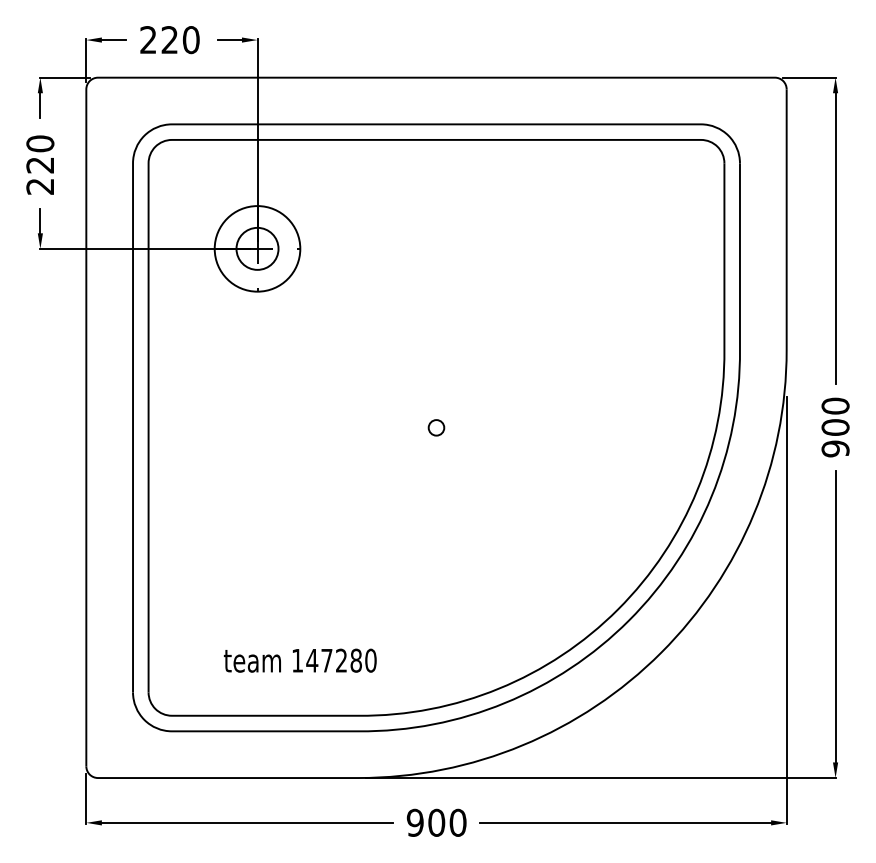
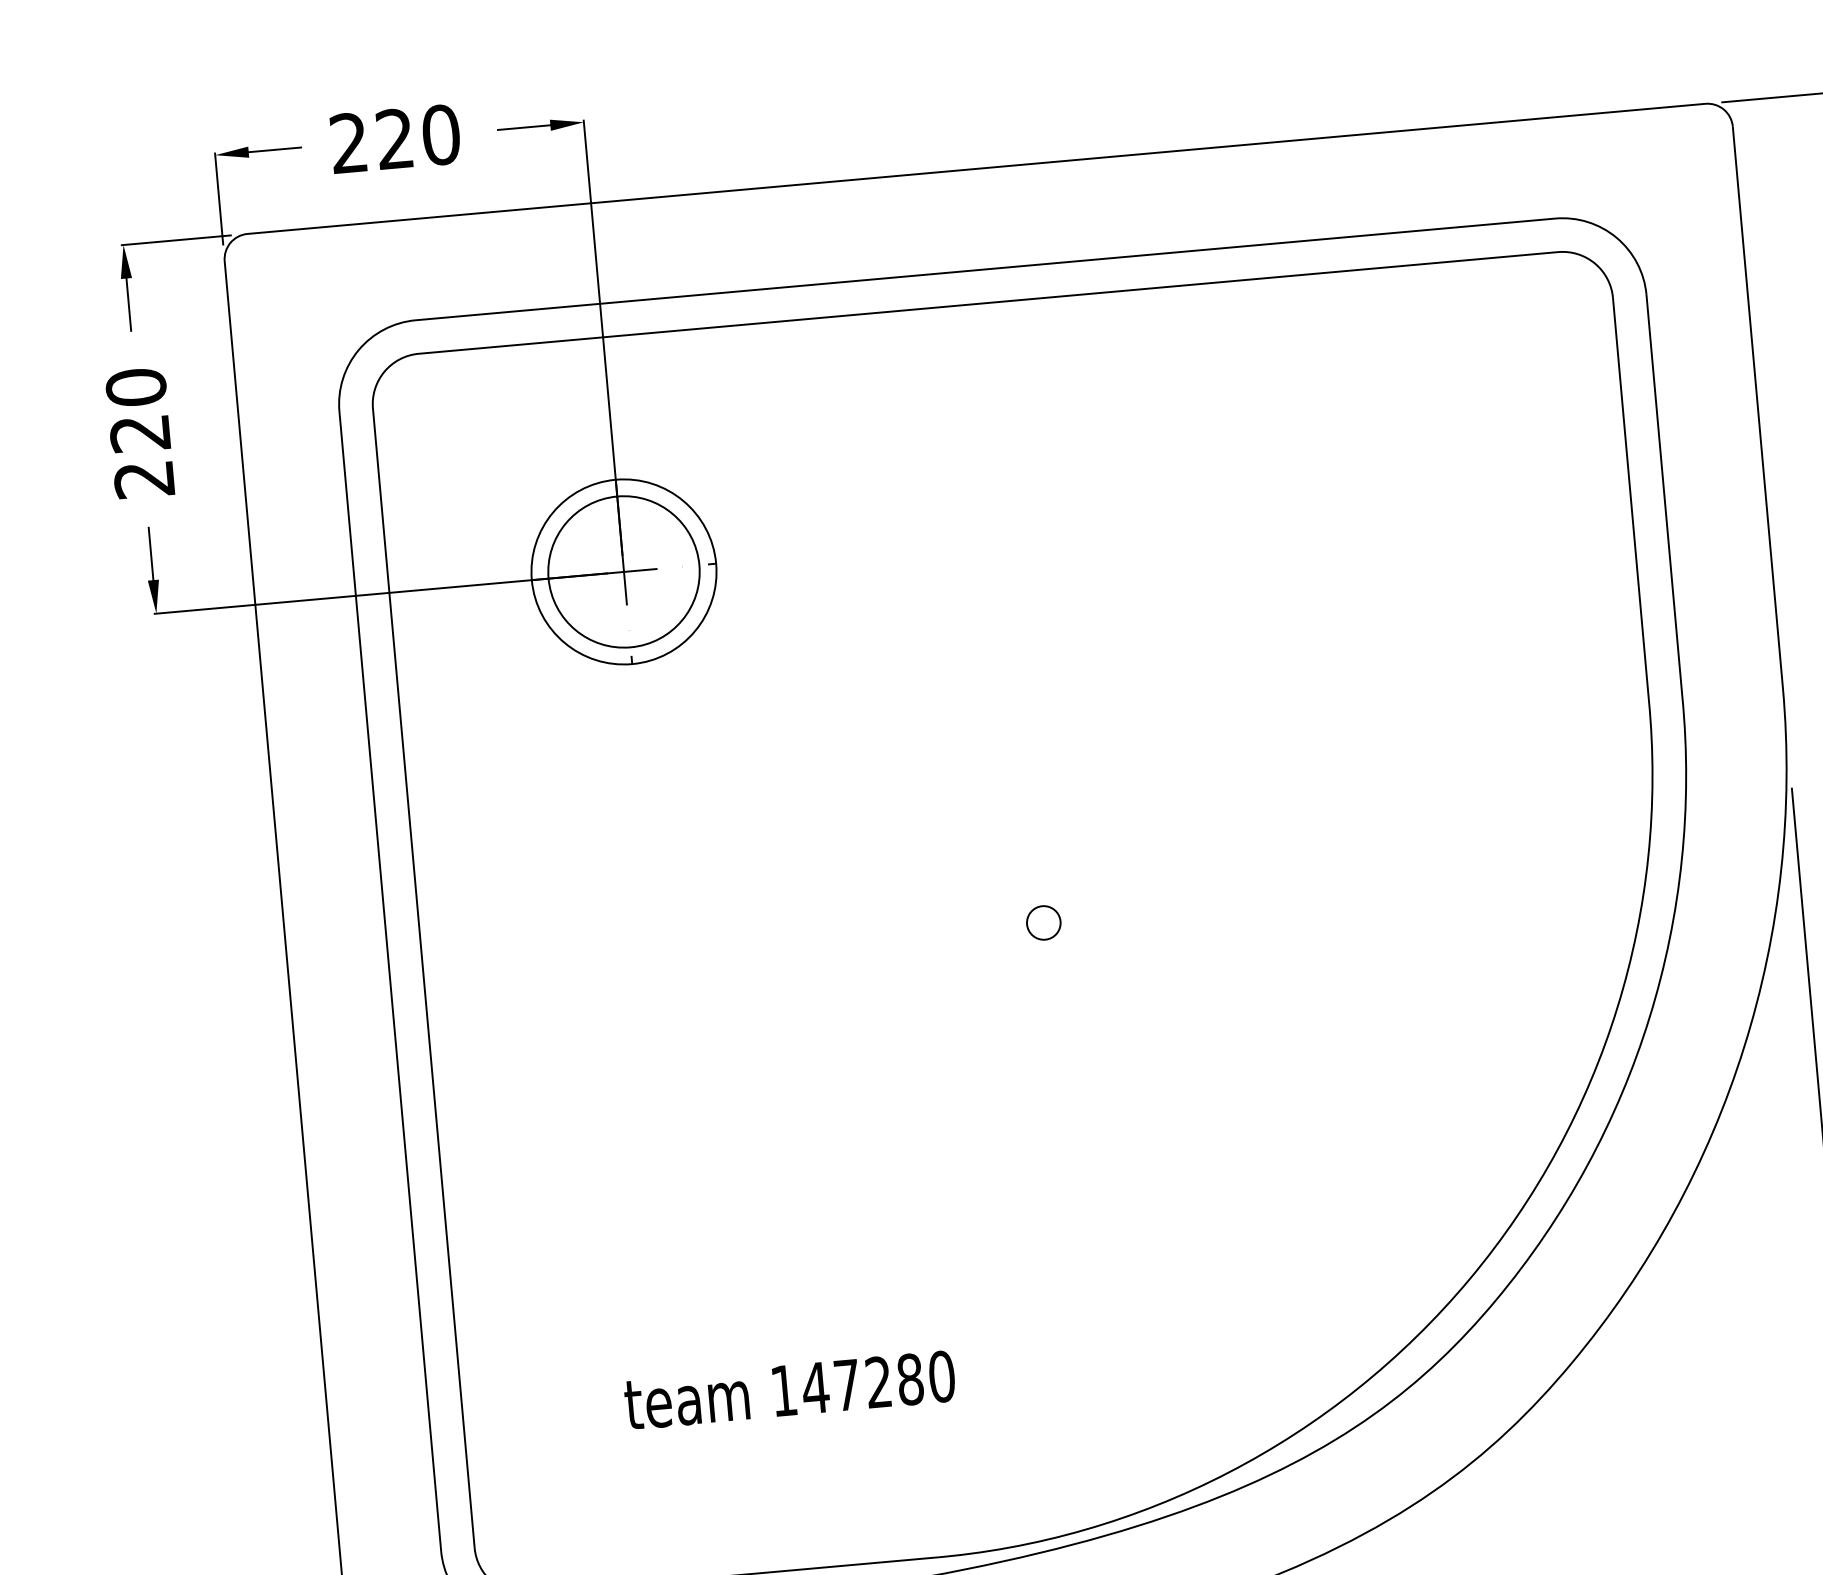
circle: (257, 248) -> (623, 571), size x1.67
text: (299, 660) -> (788, 1389), moved

